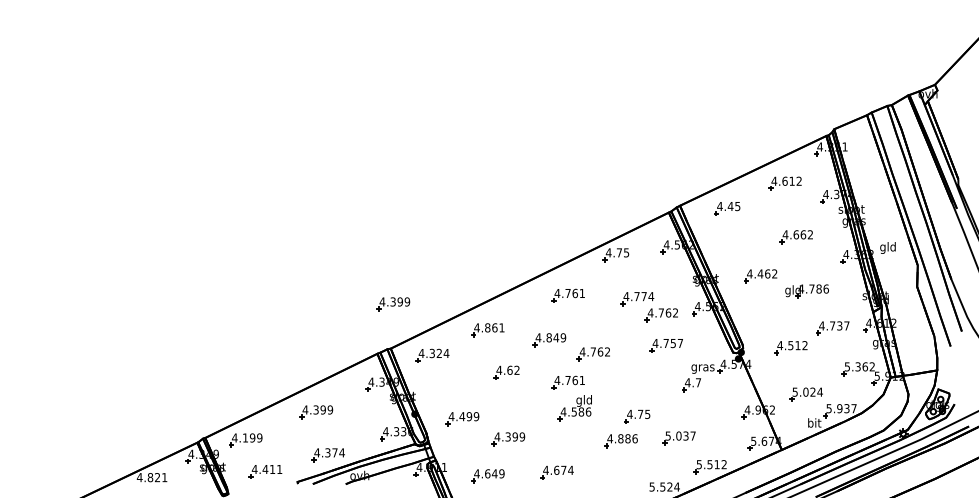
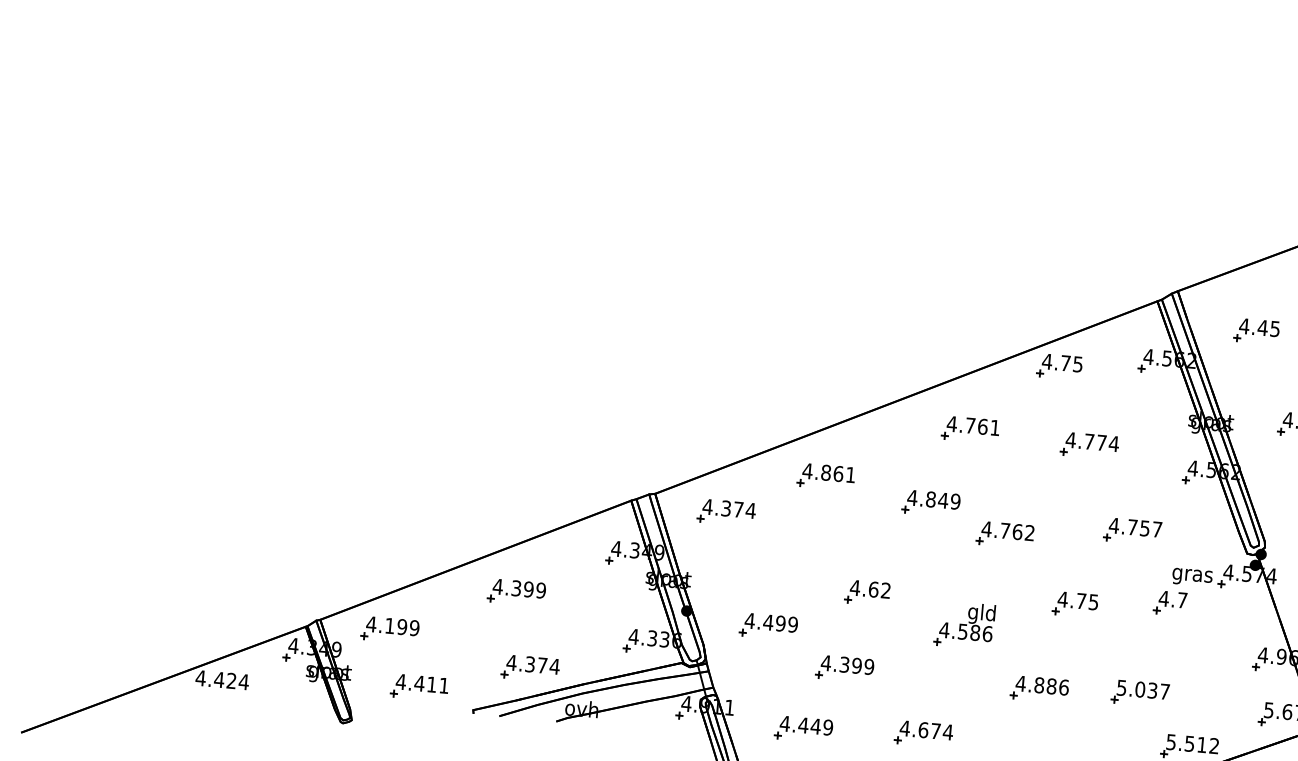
part: (727, 208) -> (1257, 330), moved
part: (393, 304) -> (666, 417), removed
part: (660, 315) -> (1127, 478), removed
text: (438, 352) -> (737, 507), 4.324 -> 4.374
part: (506, 372) -> (867, 592), moved
part: (567, 382) -> (955, 579), removed
part: (637, 416) -> (1075, 604), moved
text: (487, 473) -> (803, 724), 4.649 -> 4.449
text: (157, 477) -> (231, 680), 4.821 -> 4.424

